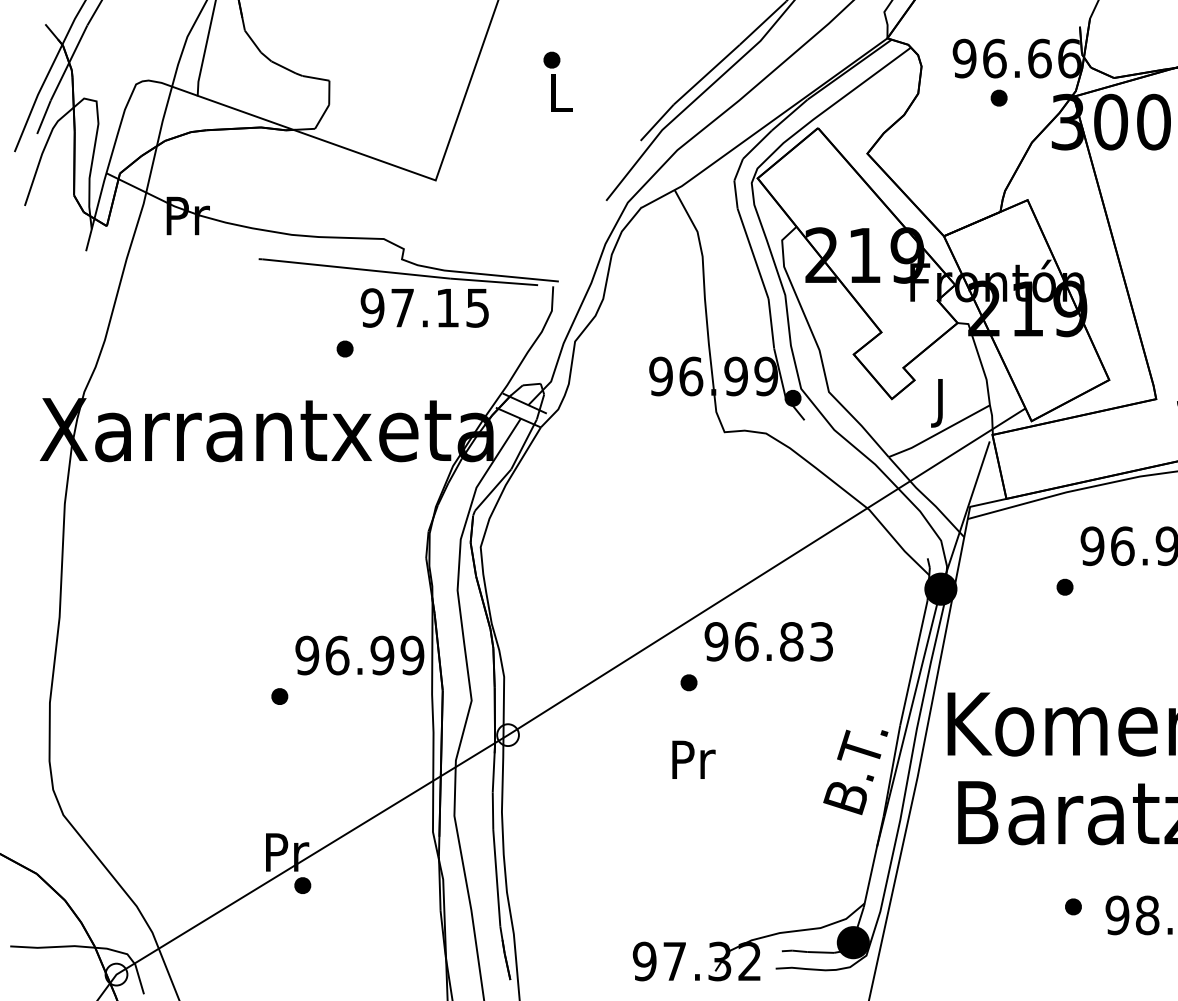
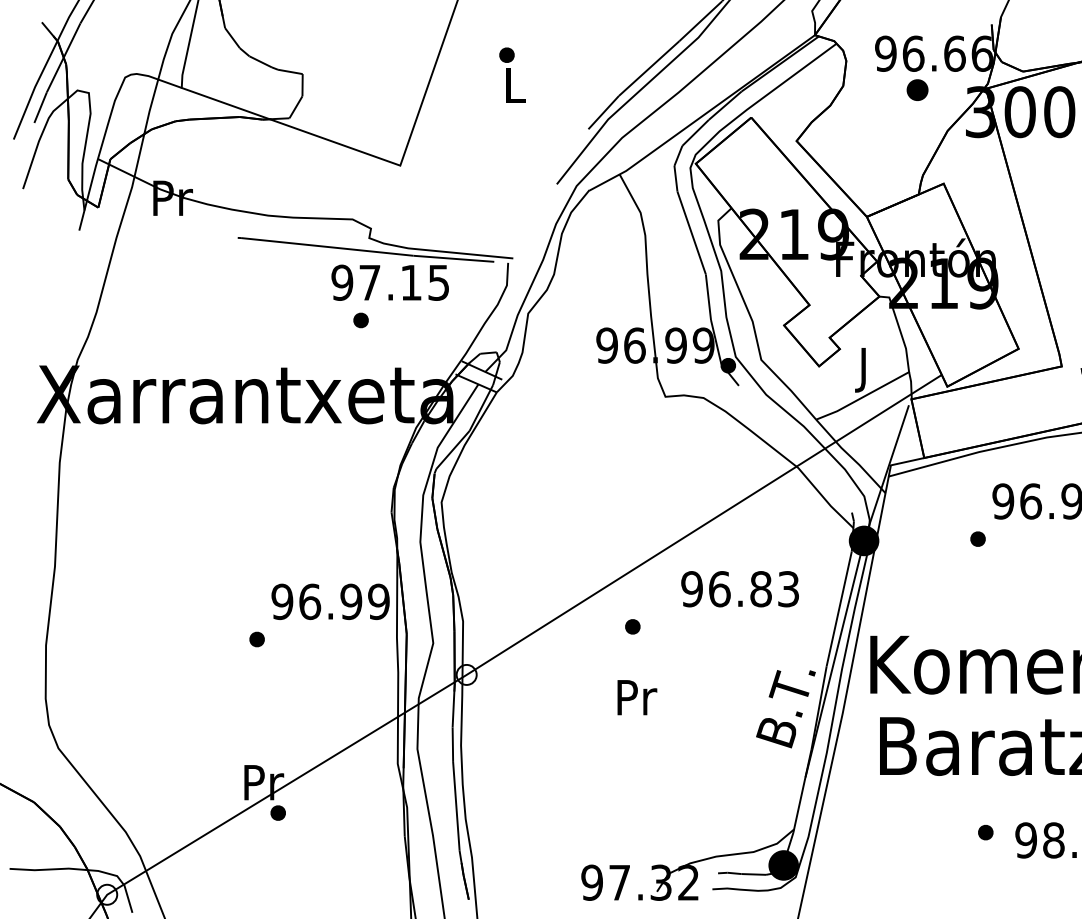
part: (999, 97) -> (917, 89), size x1.4
part: (344, 349) -> (360, 320), moved
text: (768, 642) -> (739, 589), moved

